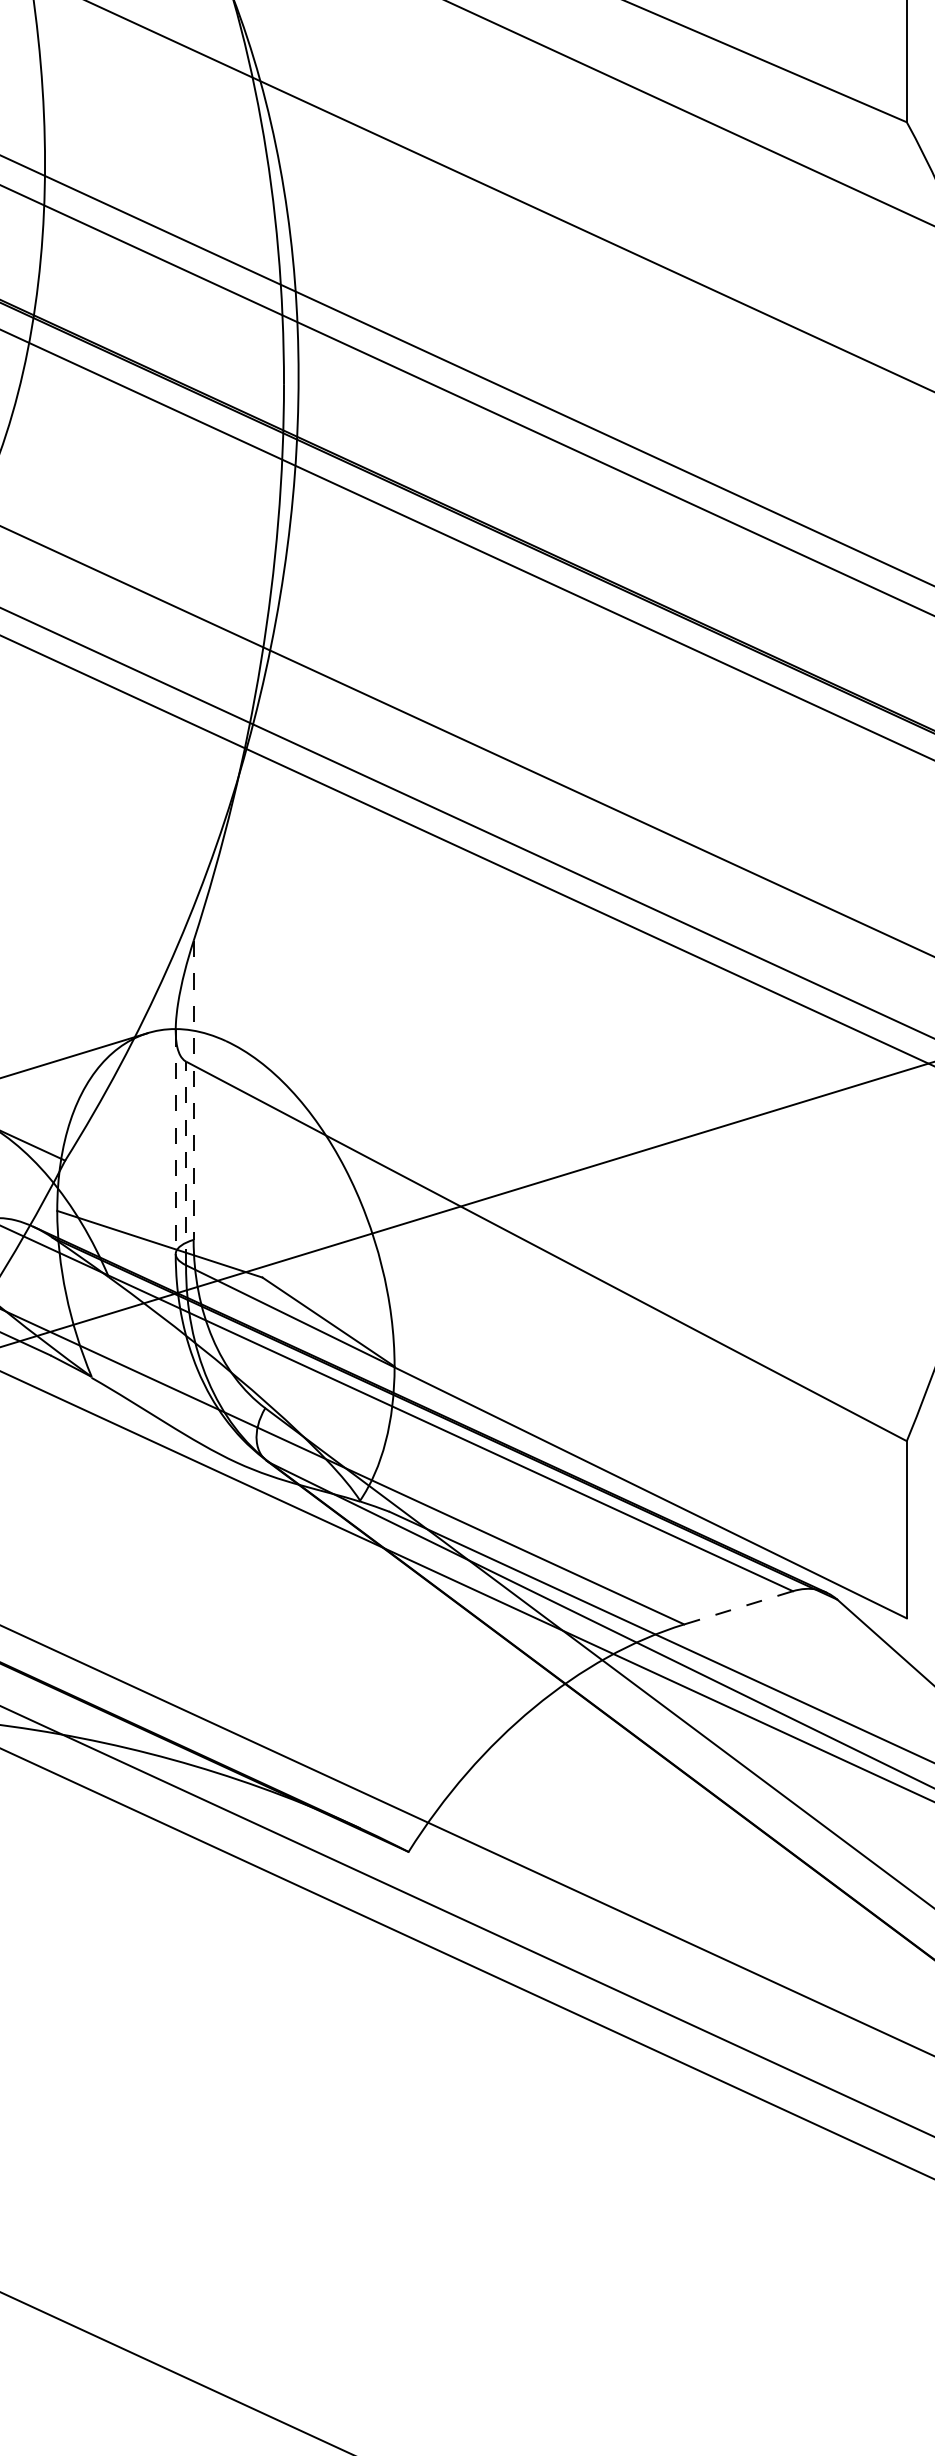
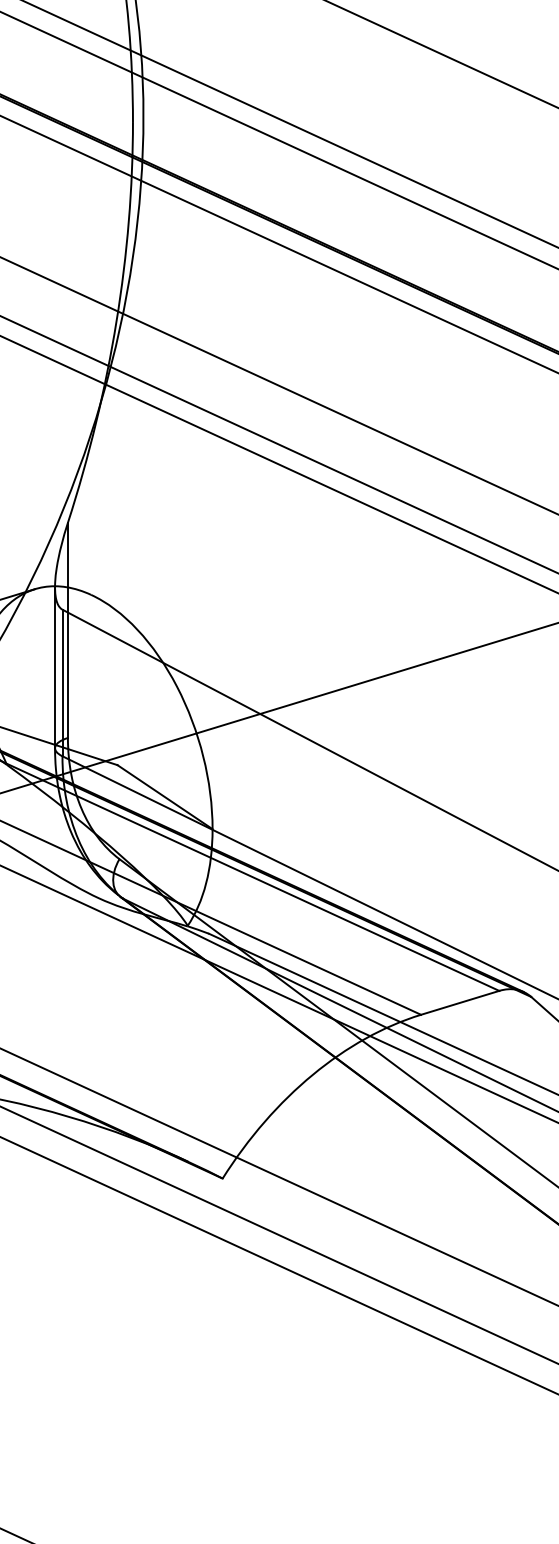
line: (193, 1090) -> (67, 630), dashed -> solid
line: (175, 1142) -> (54, 667), dashed -> solid
line: (186, 1163) -> (62, 683), dashed -> solid
line: (738, 1607) -> (460, 1002), dashed -> solid

